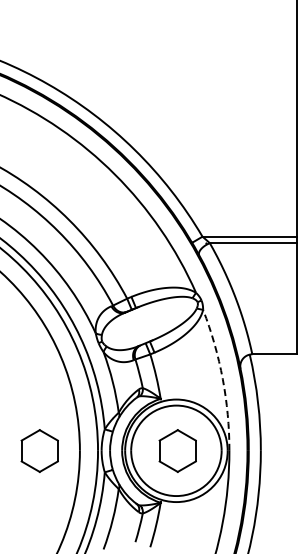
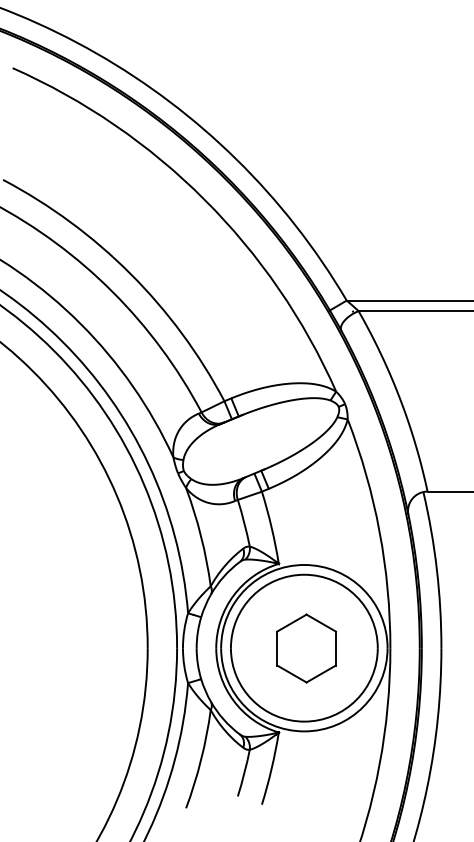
arc: (222, 379) -> (379, 532), dashed -> solid
part: (39, 450) -> (82, 647), removed

